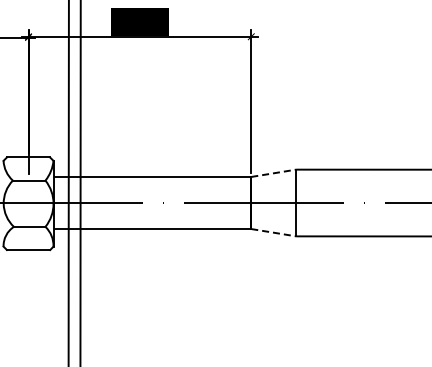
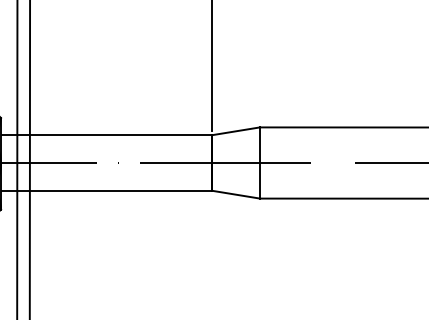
line: (273, 173) -> (235, 131), dashed -> solid
line: (273, 232) -> (235, 194), dashed -> solid

